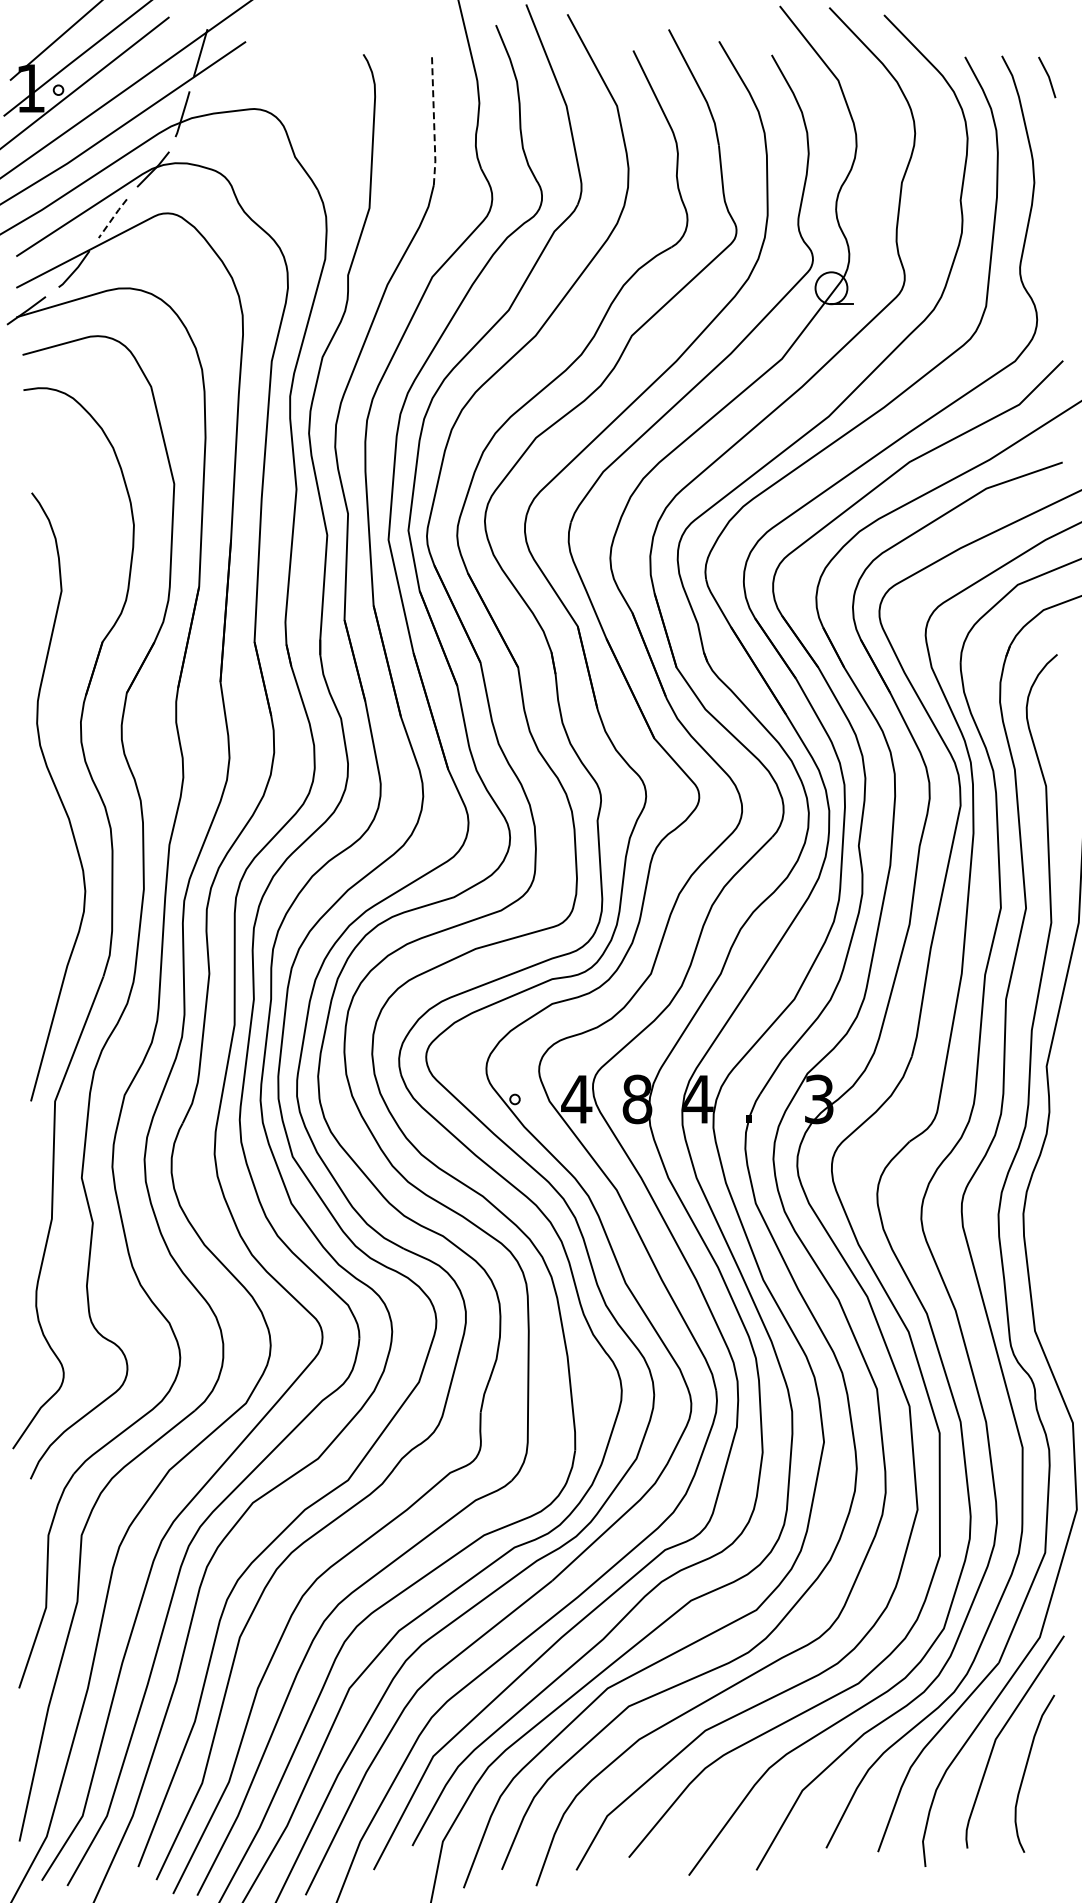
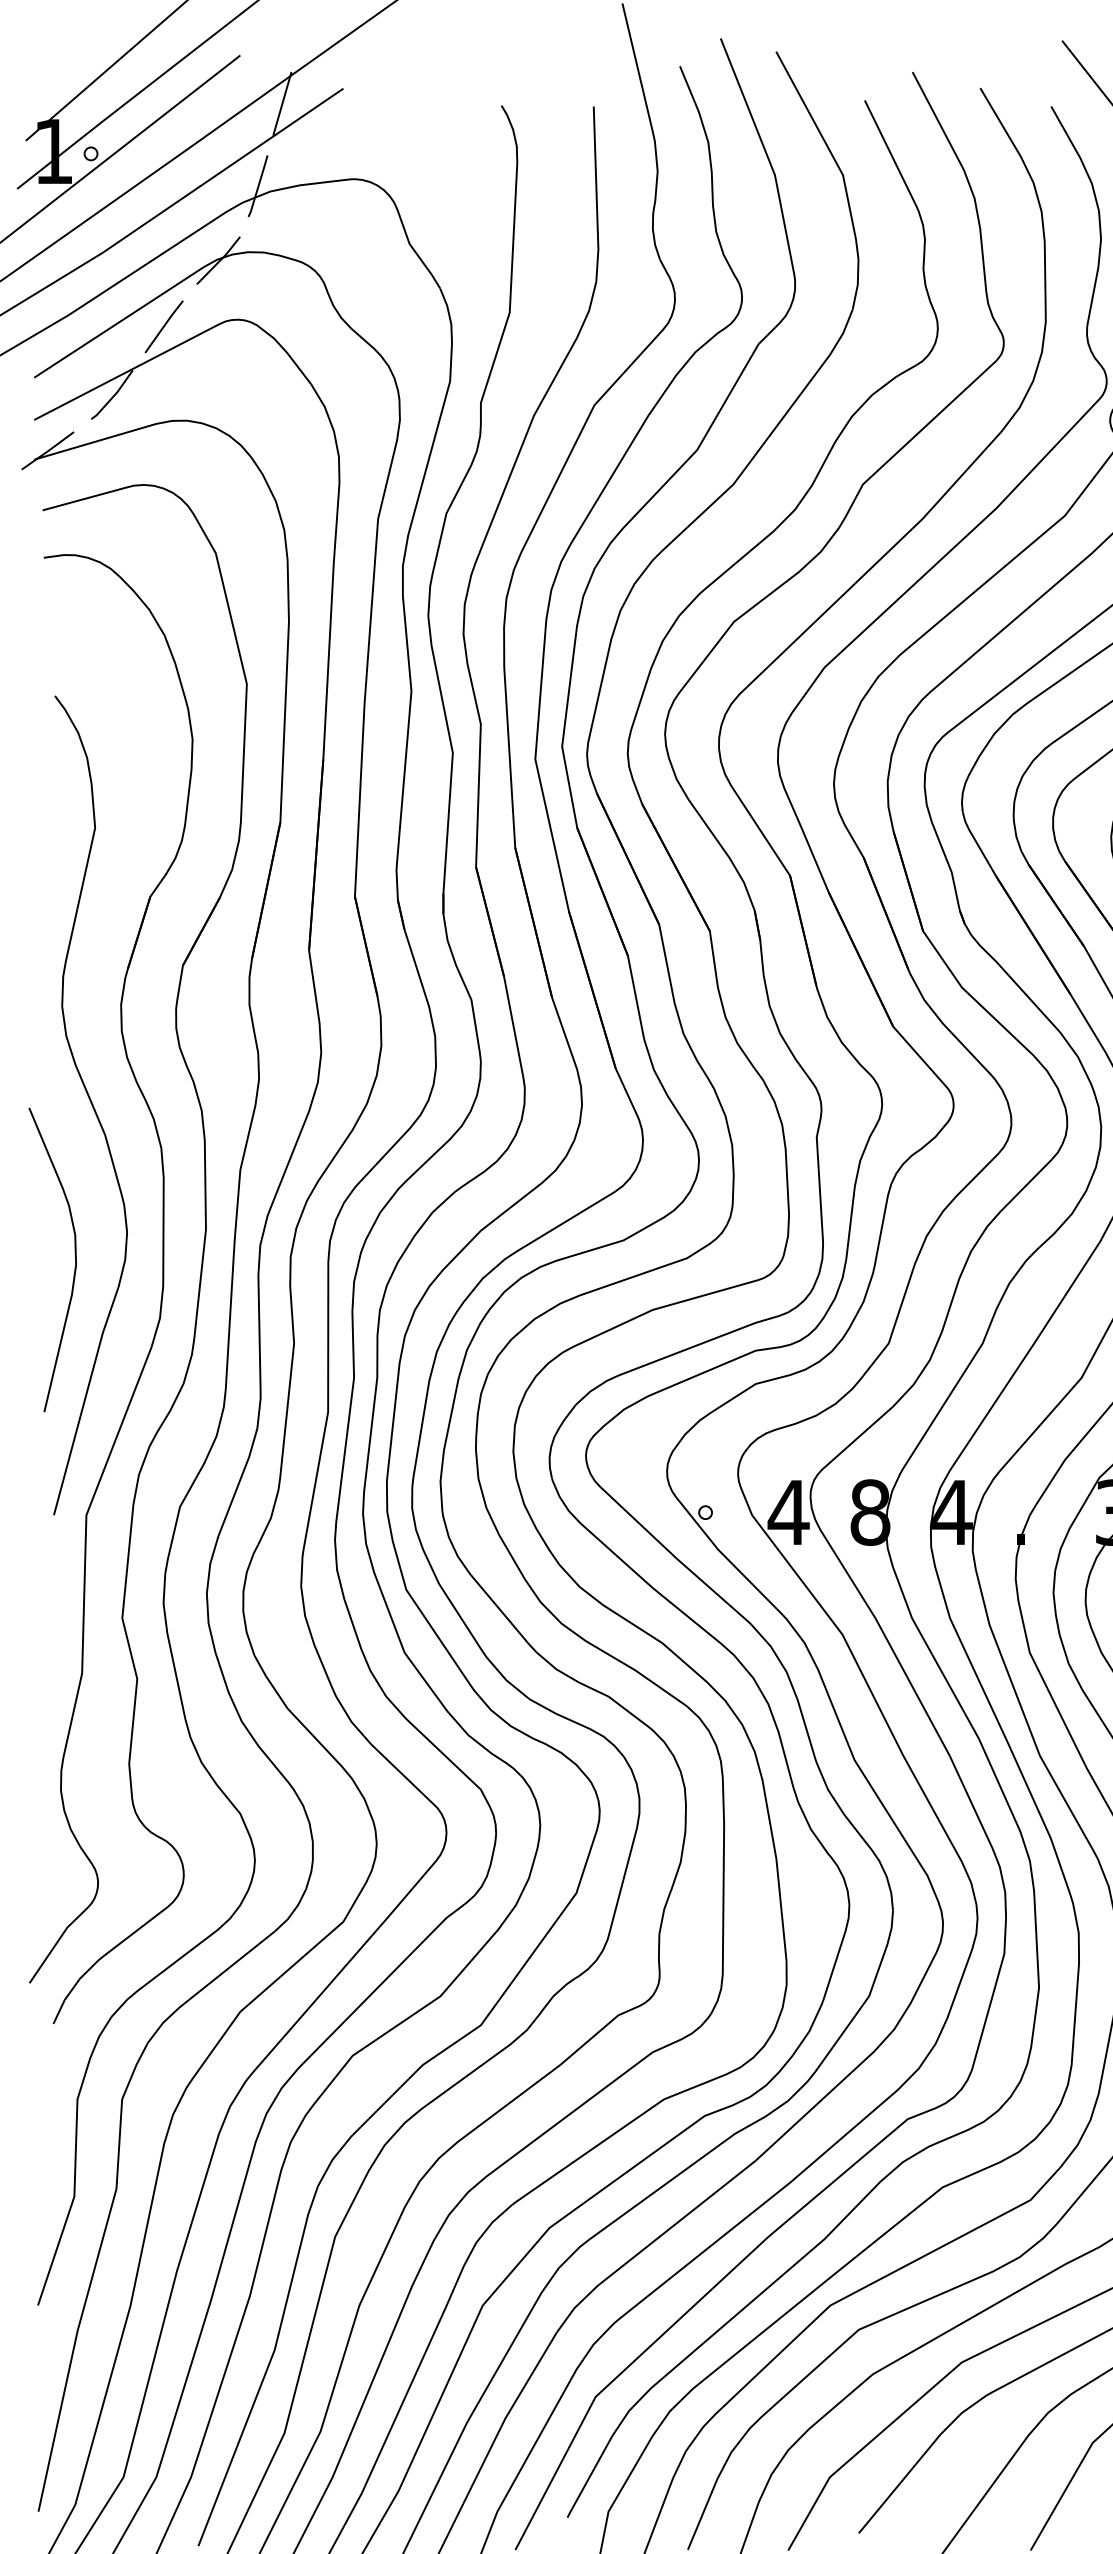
line: (434, 120) -> (597, 194), dashed -> solid
line: (113, 217) -> (165, 325), dashed -> solid
curve: (46, 911) -> (74, 1259), added

